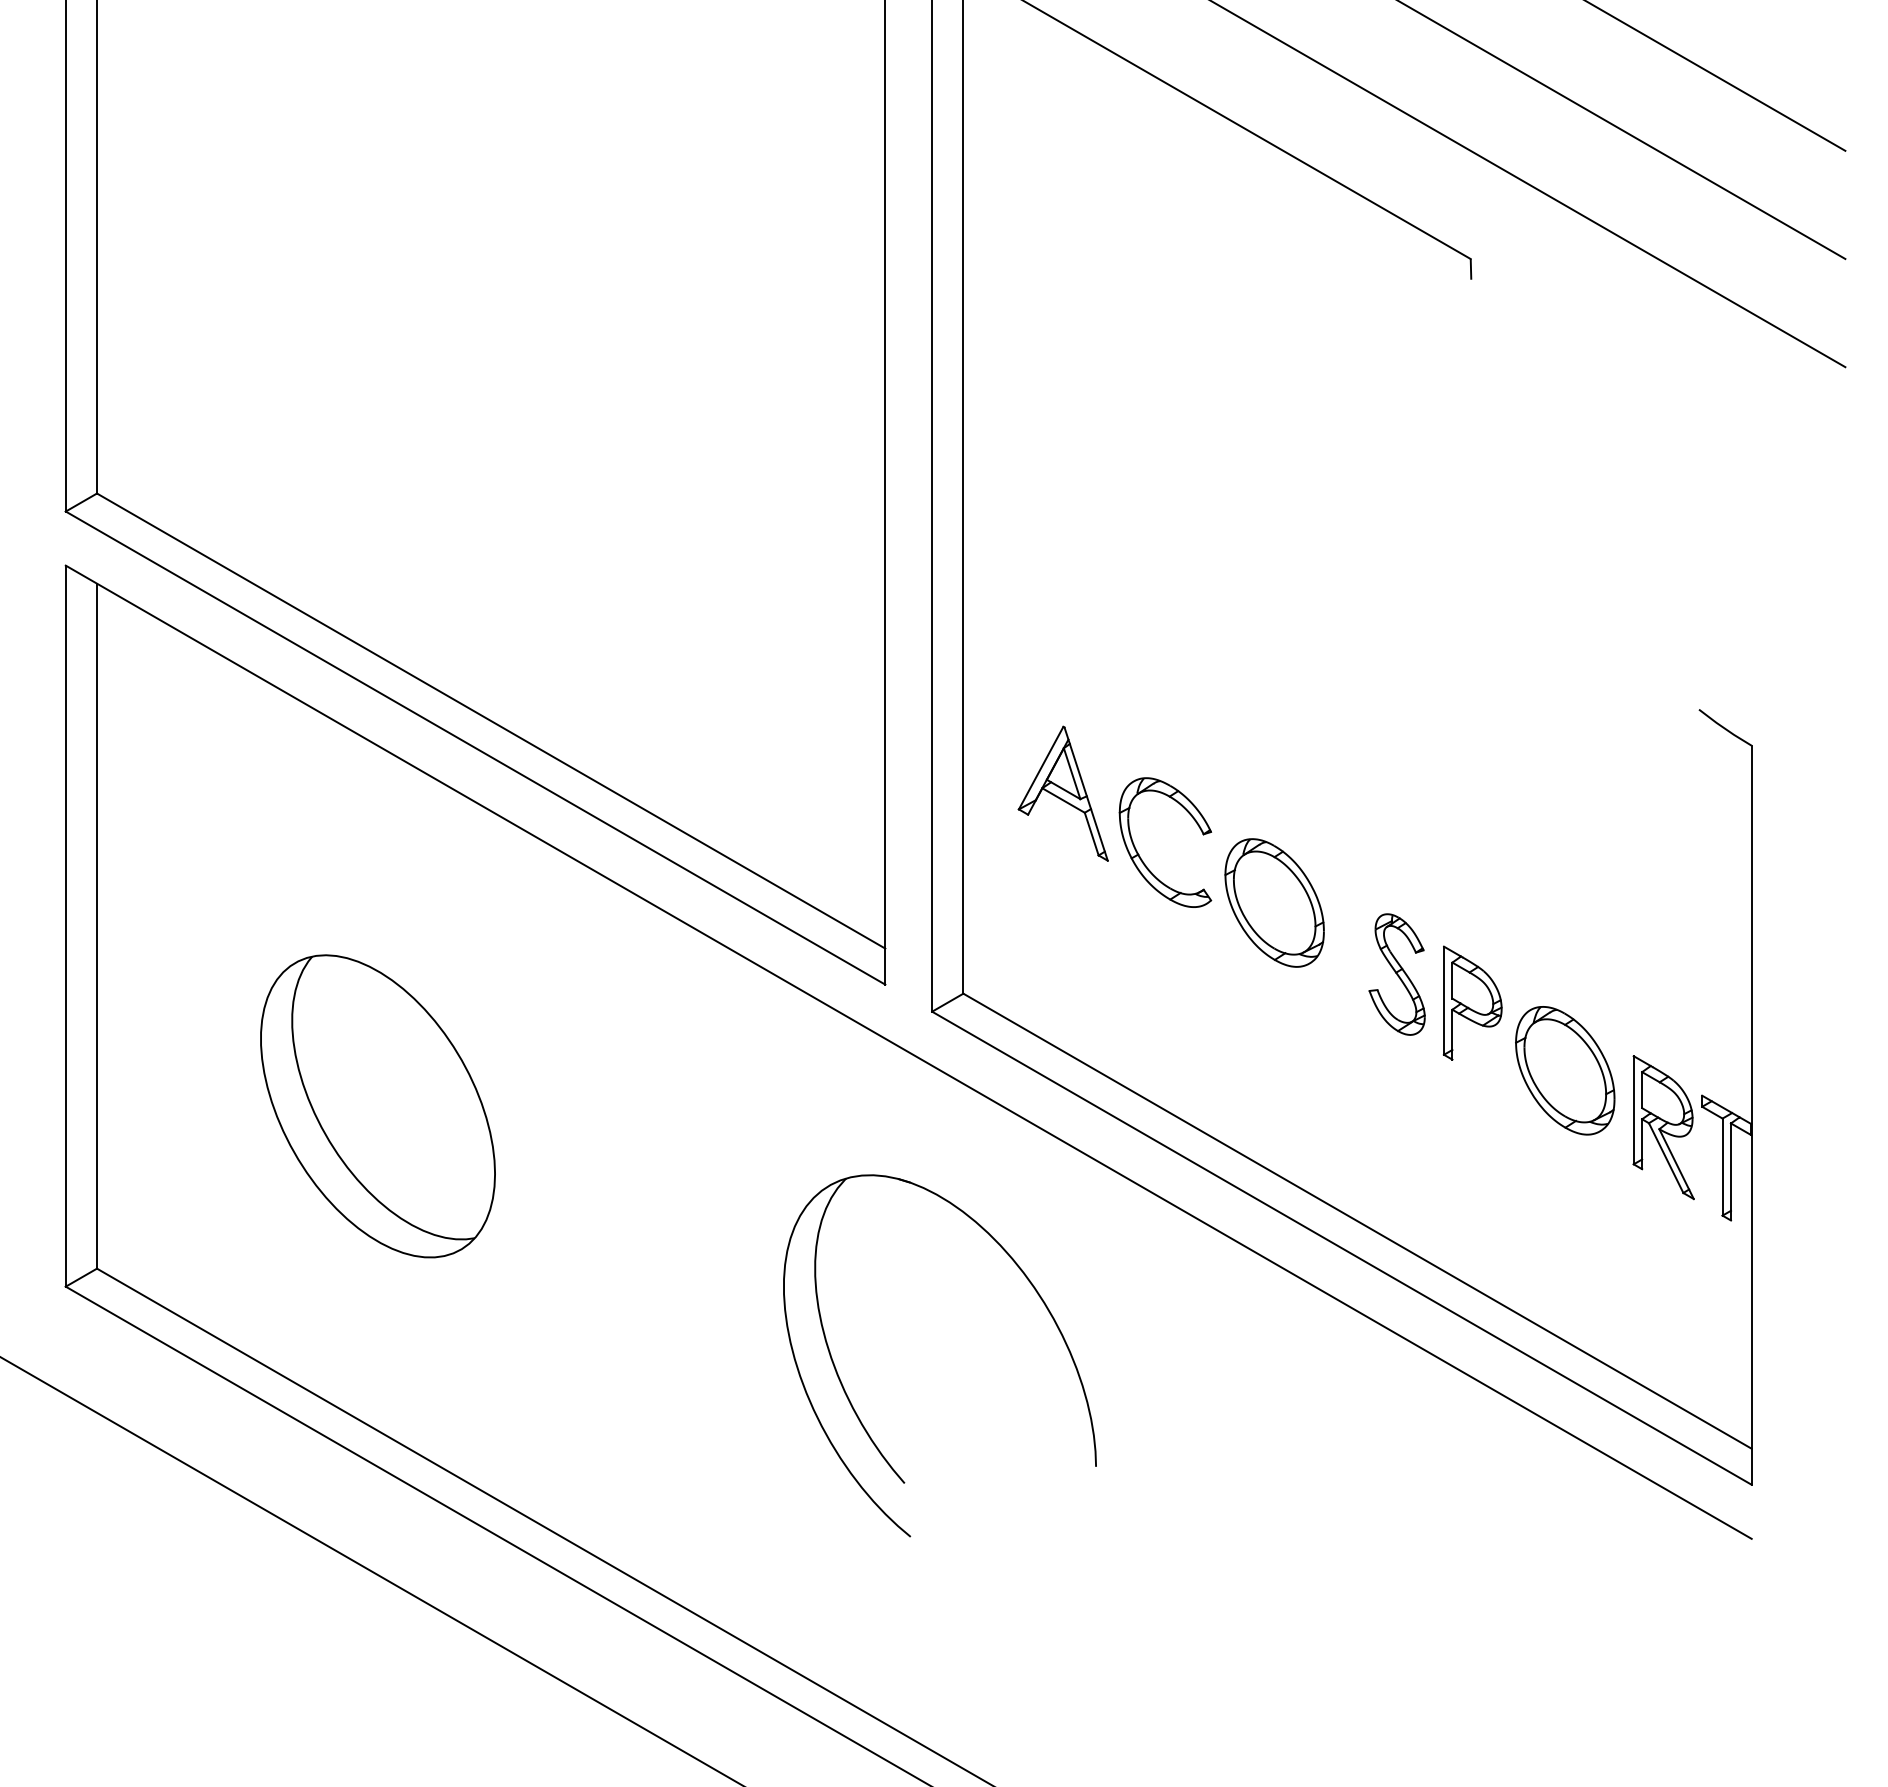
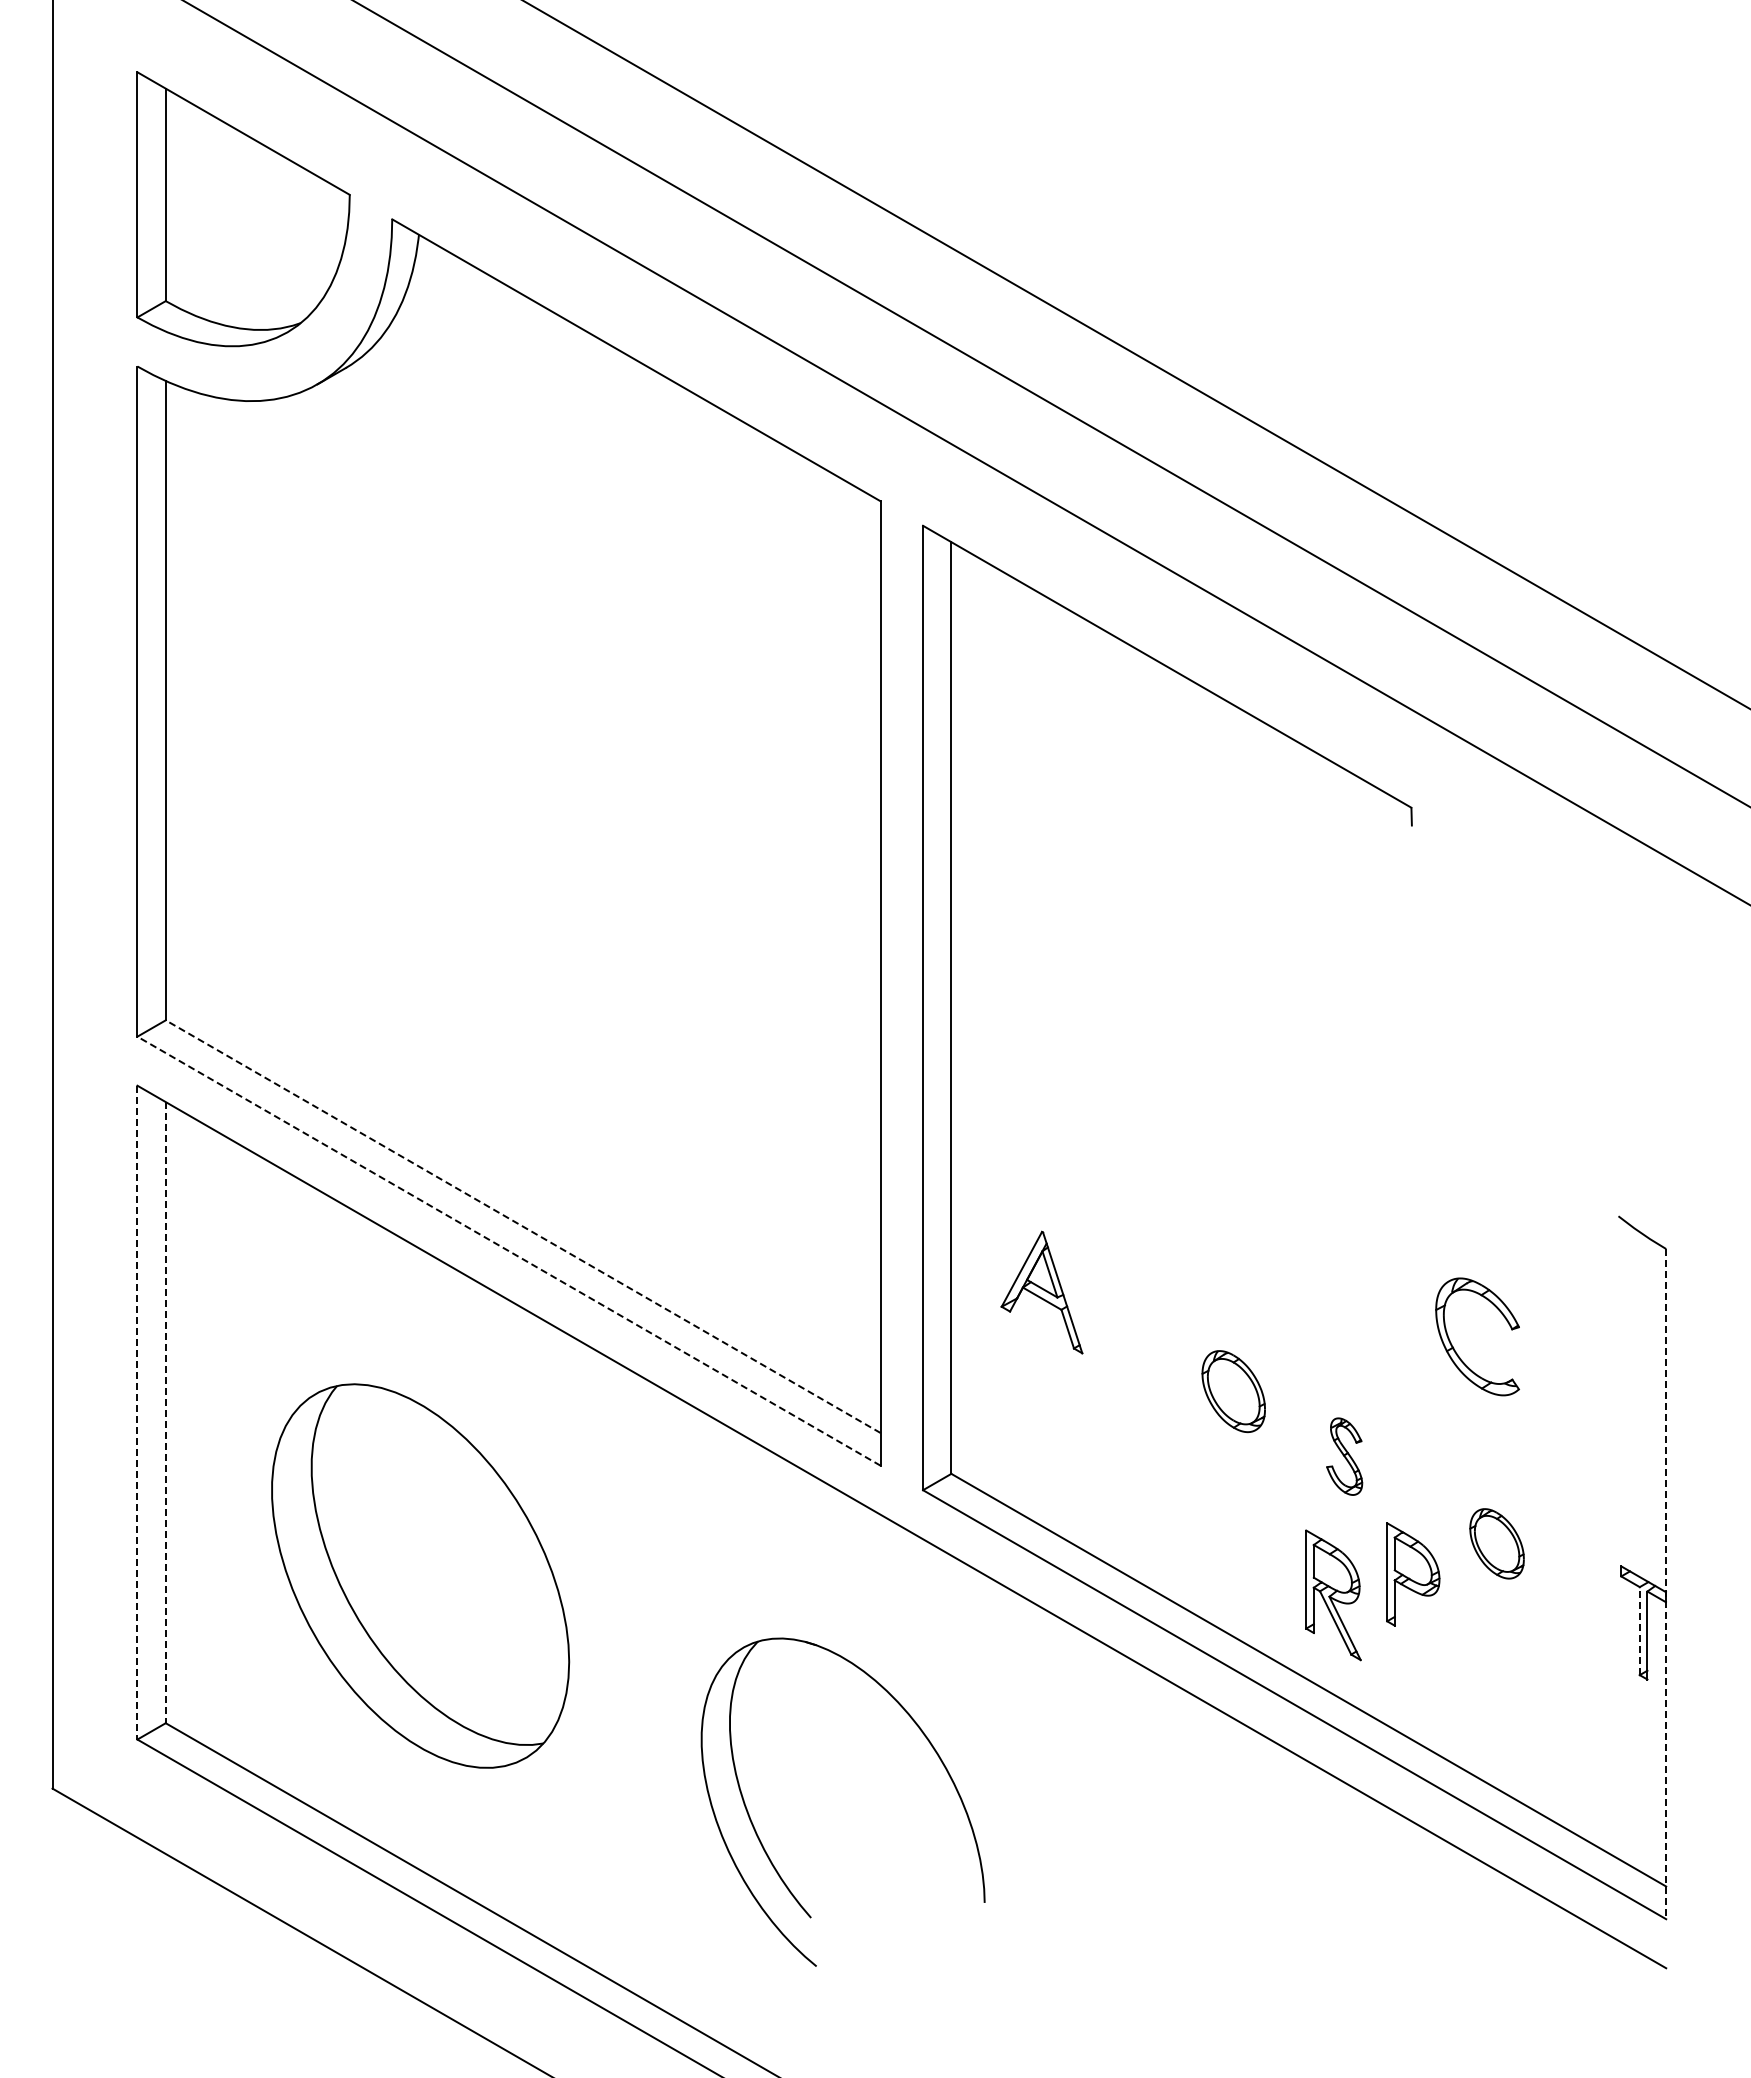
line: (491, 720) -> (523, 1226), solid -> dashed
line: (474, 747) -> (508, 1250), solid -> dashed
part: (1142, 858) -> (1456, 1351), moved
part: (1274, 902) -> (1233, 1391), size x0.7
line: (65, 925) -> (137, 1412), solid -> dashed
line: (96, 925) -> (165, 1412), solid -> dashed
part: (1396, 974) -> (1344, 1456), size x0.7
part: (1473, 1003) -> (1413, 1574), moved
part: (1564, 1070) -> (1496, 1543), size x0.6
part: (377, 1105) -> (420, 1575), size x1.4
line: (1752, 1115) -> (1666, 1584), solid -> dashed
part: (1663, 1127) -> (1333, 1595), moved
line: (1722, 1166) -> (1639, 1630), solid -> dashed
part: (849, 1399) -> (761, 1841), moved

